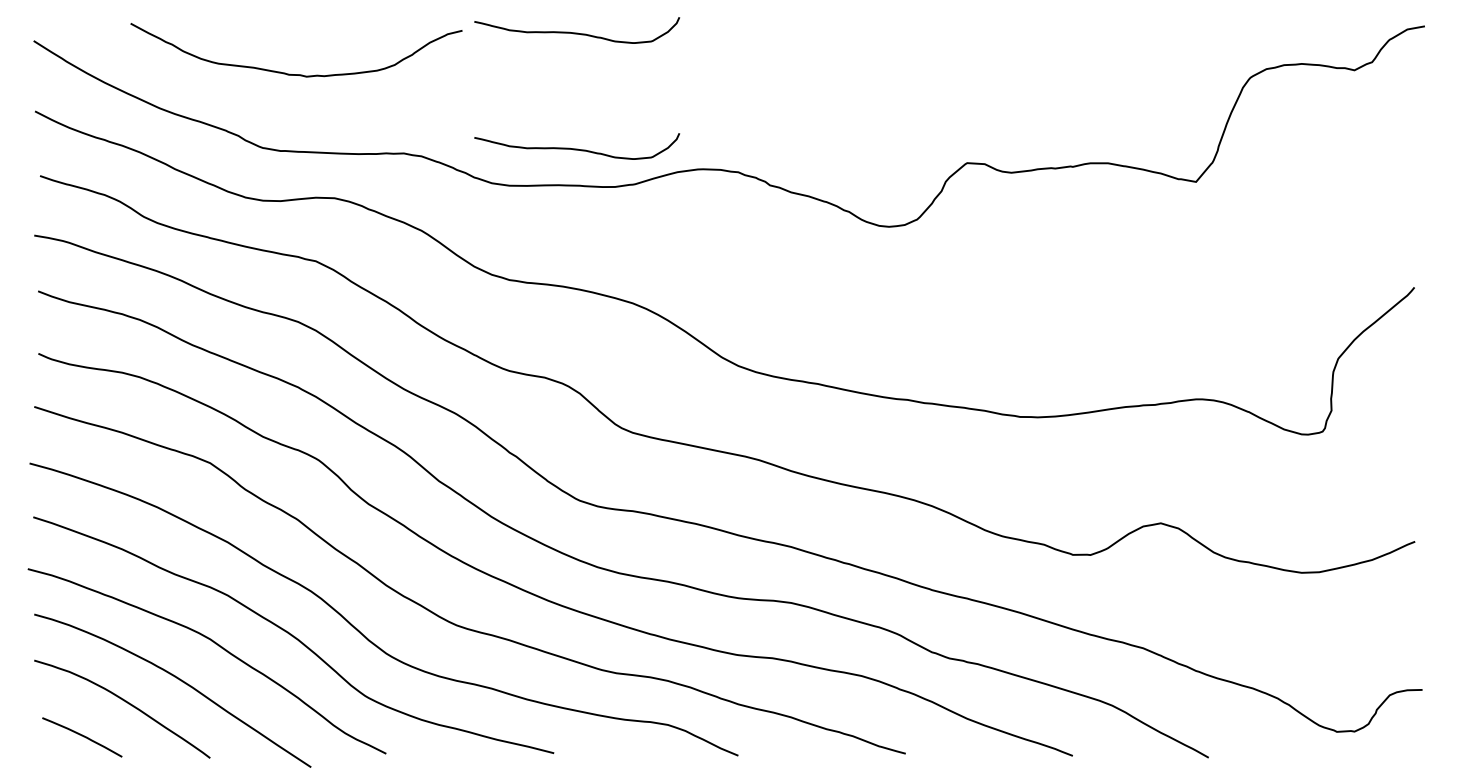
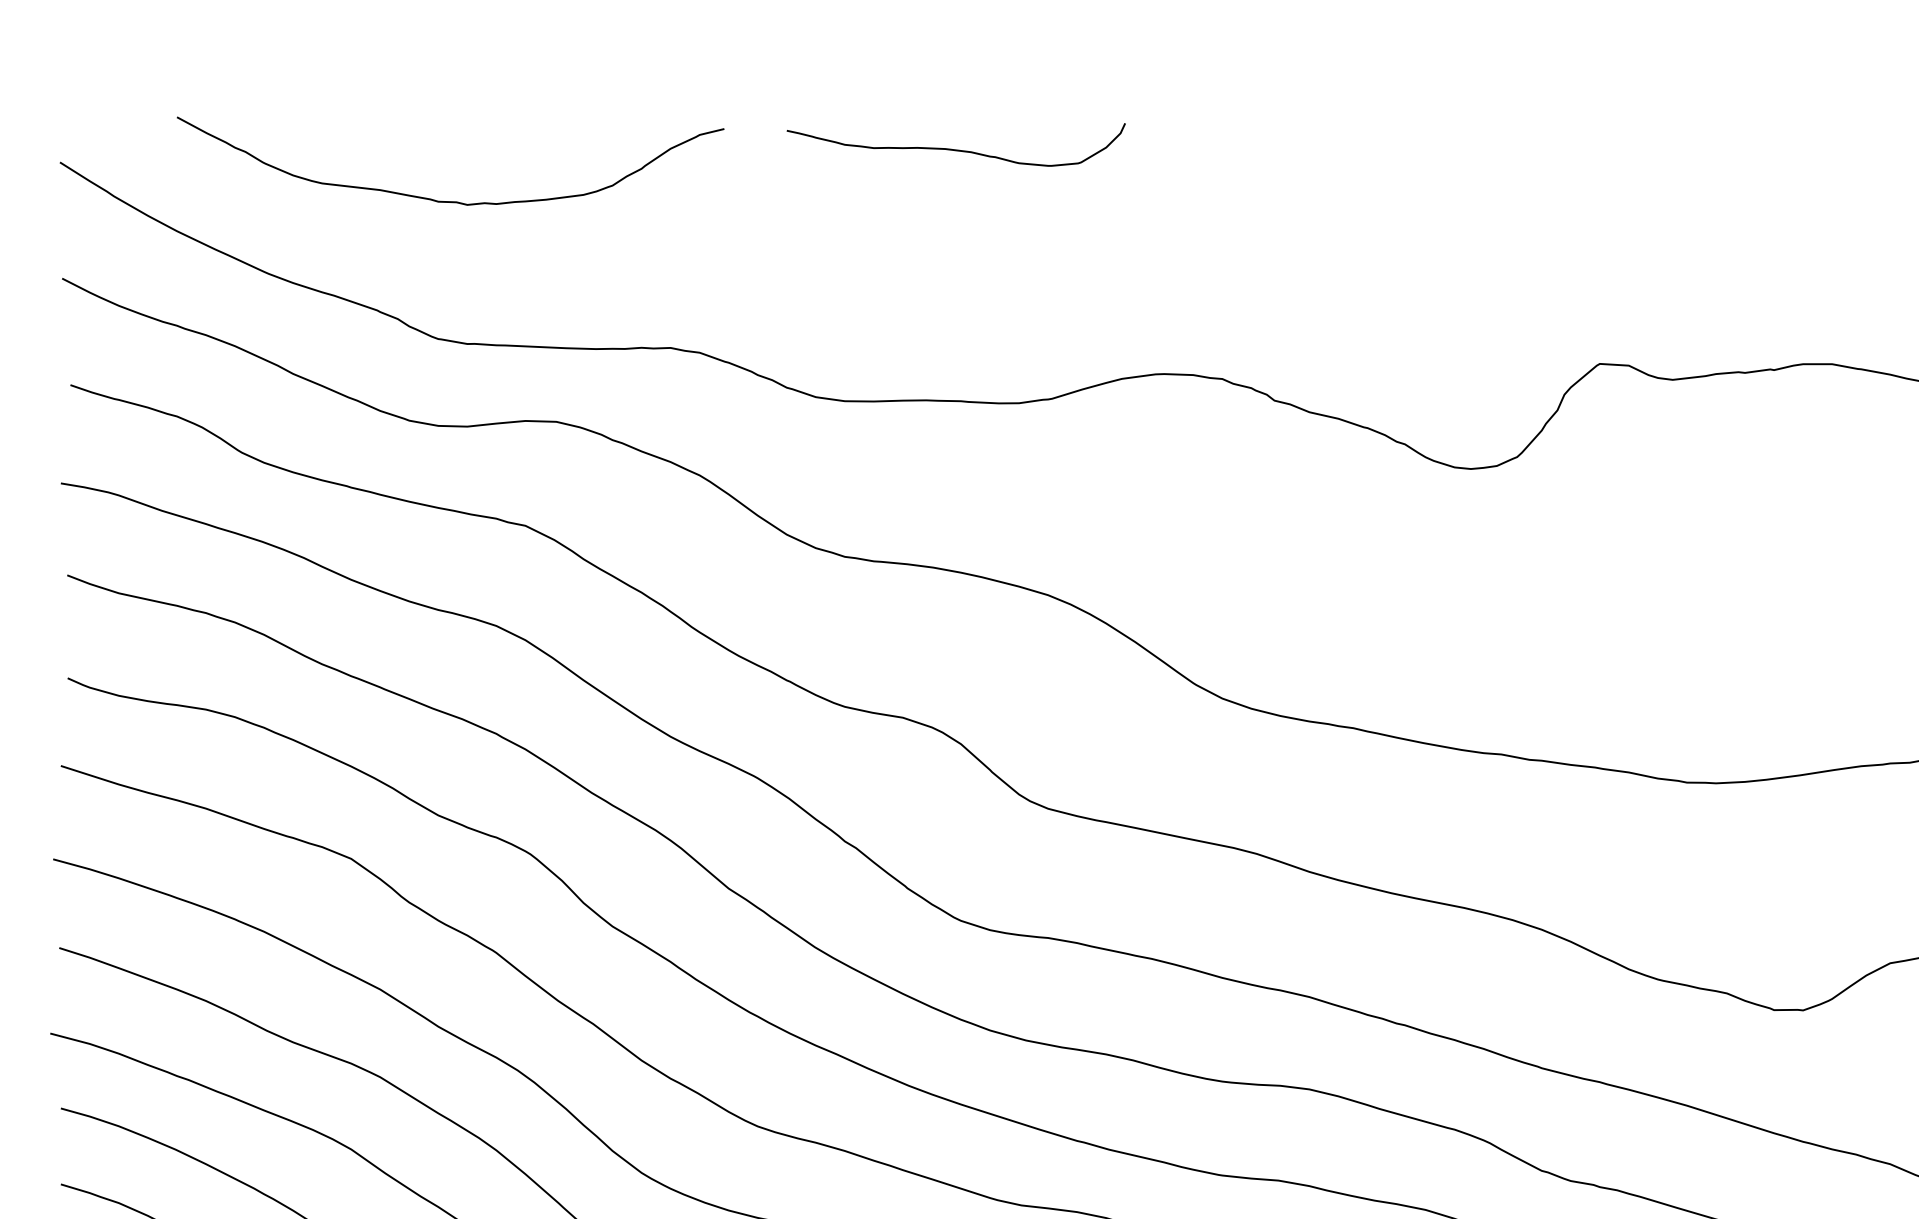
curve: (296, 74) -> (450, 201), moved
curve: (577, 148) -> (956, 339), removed

